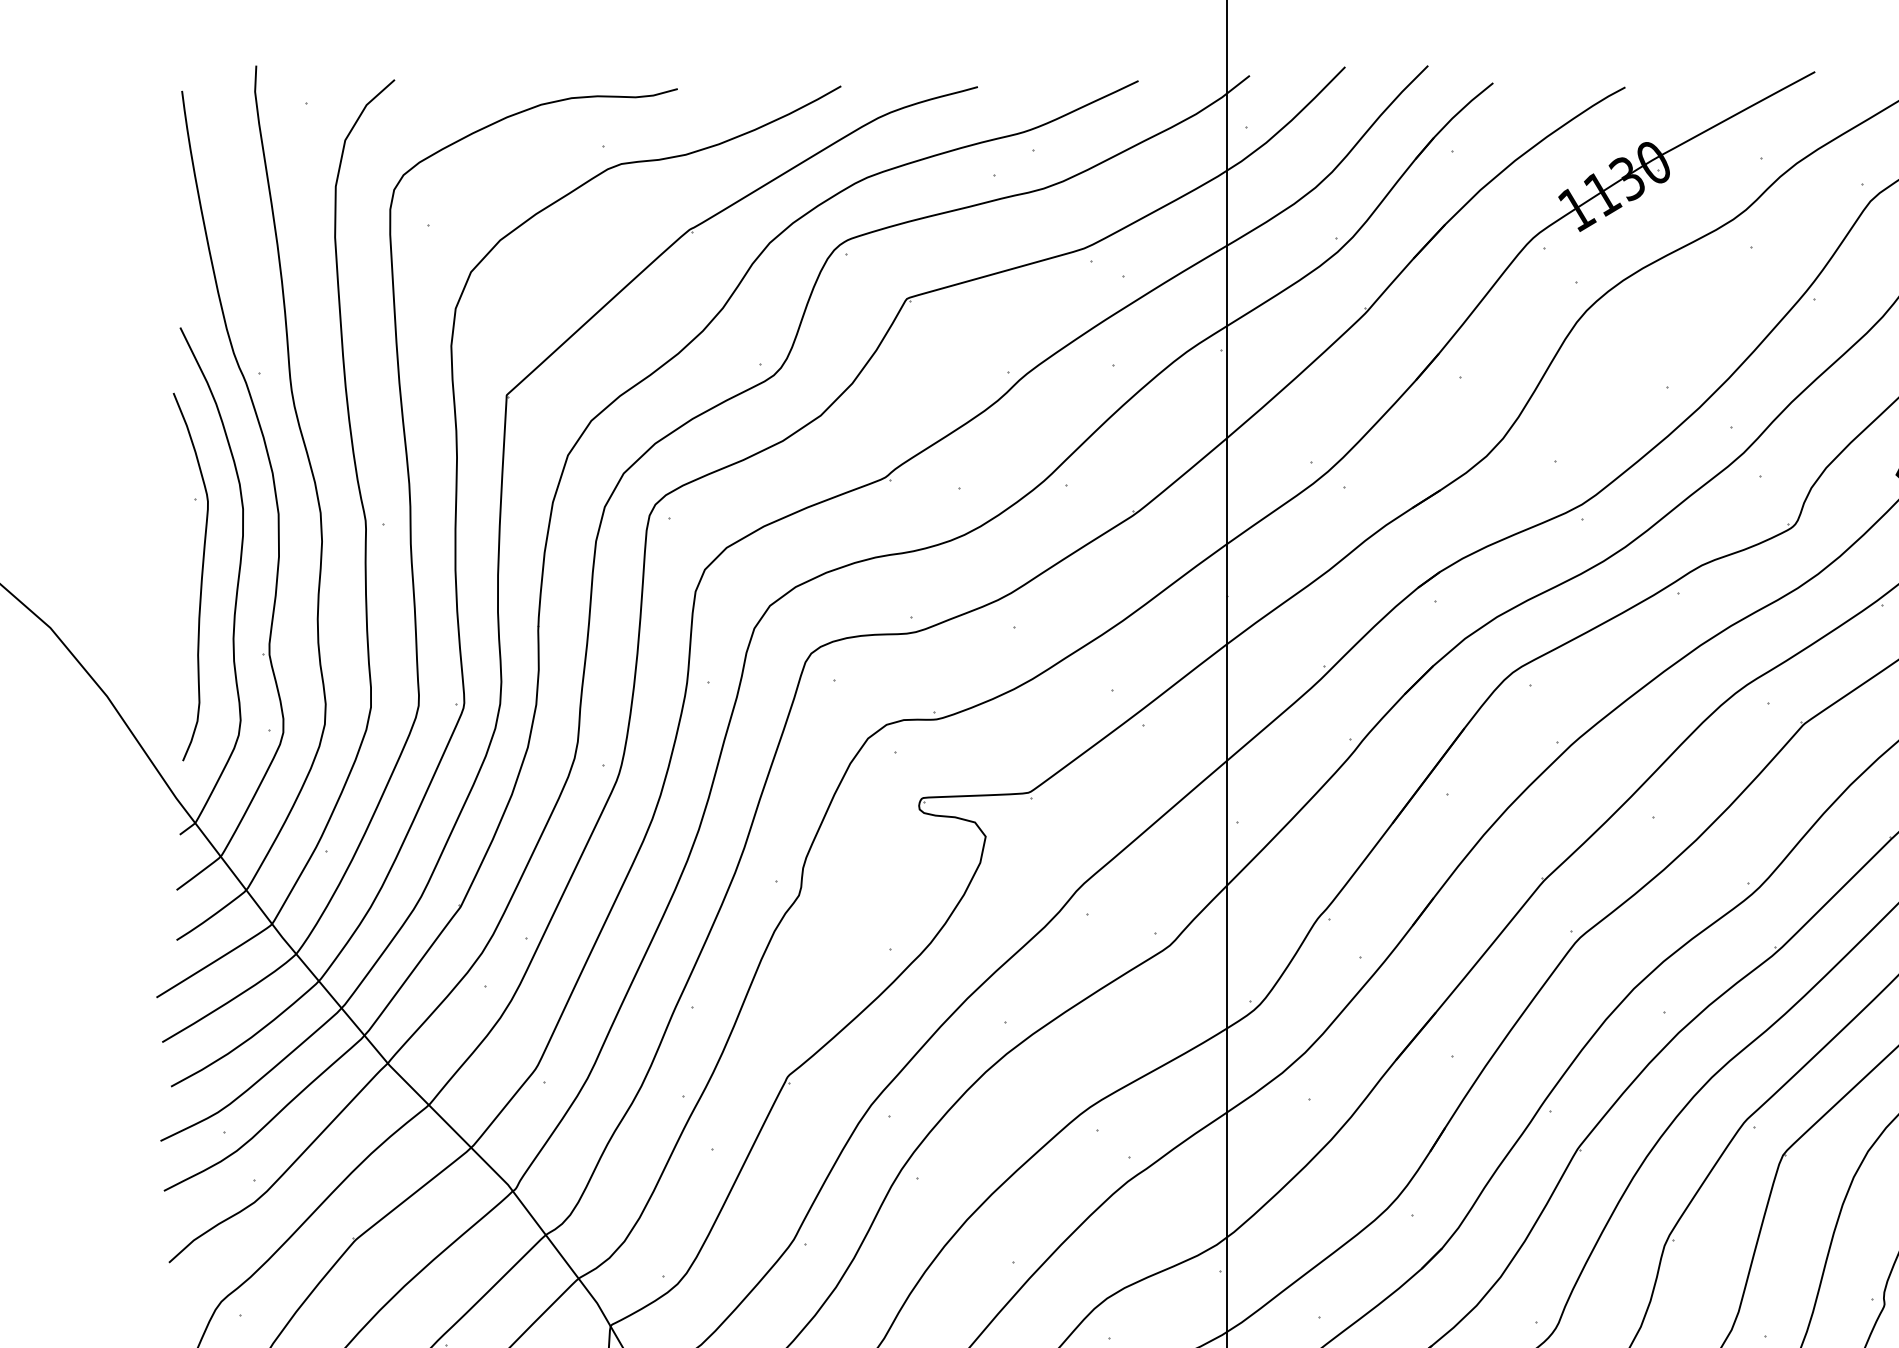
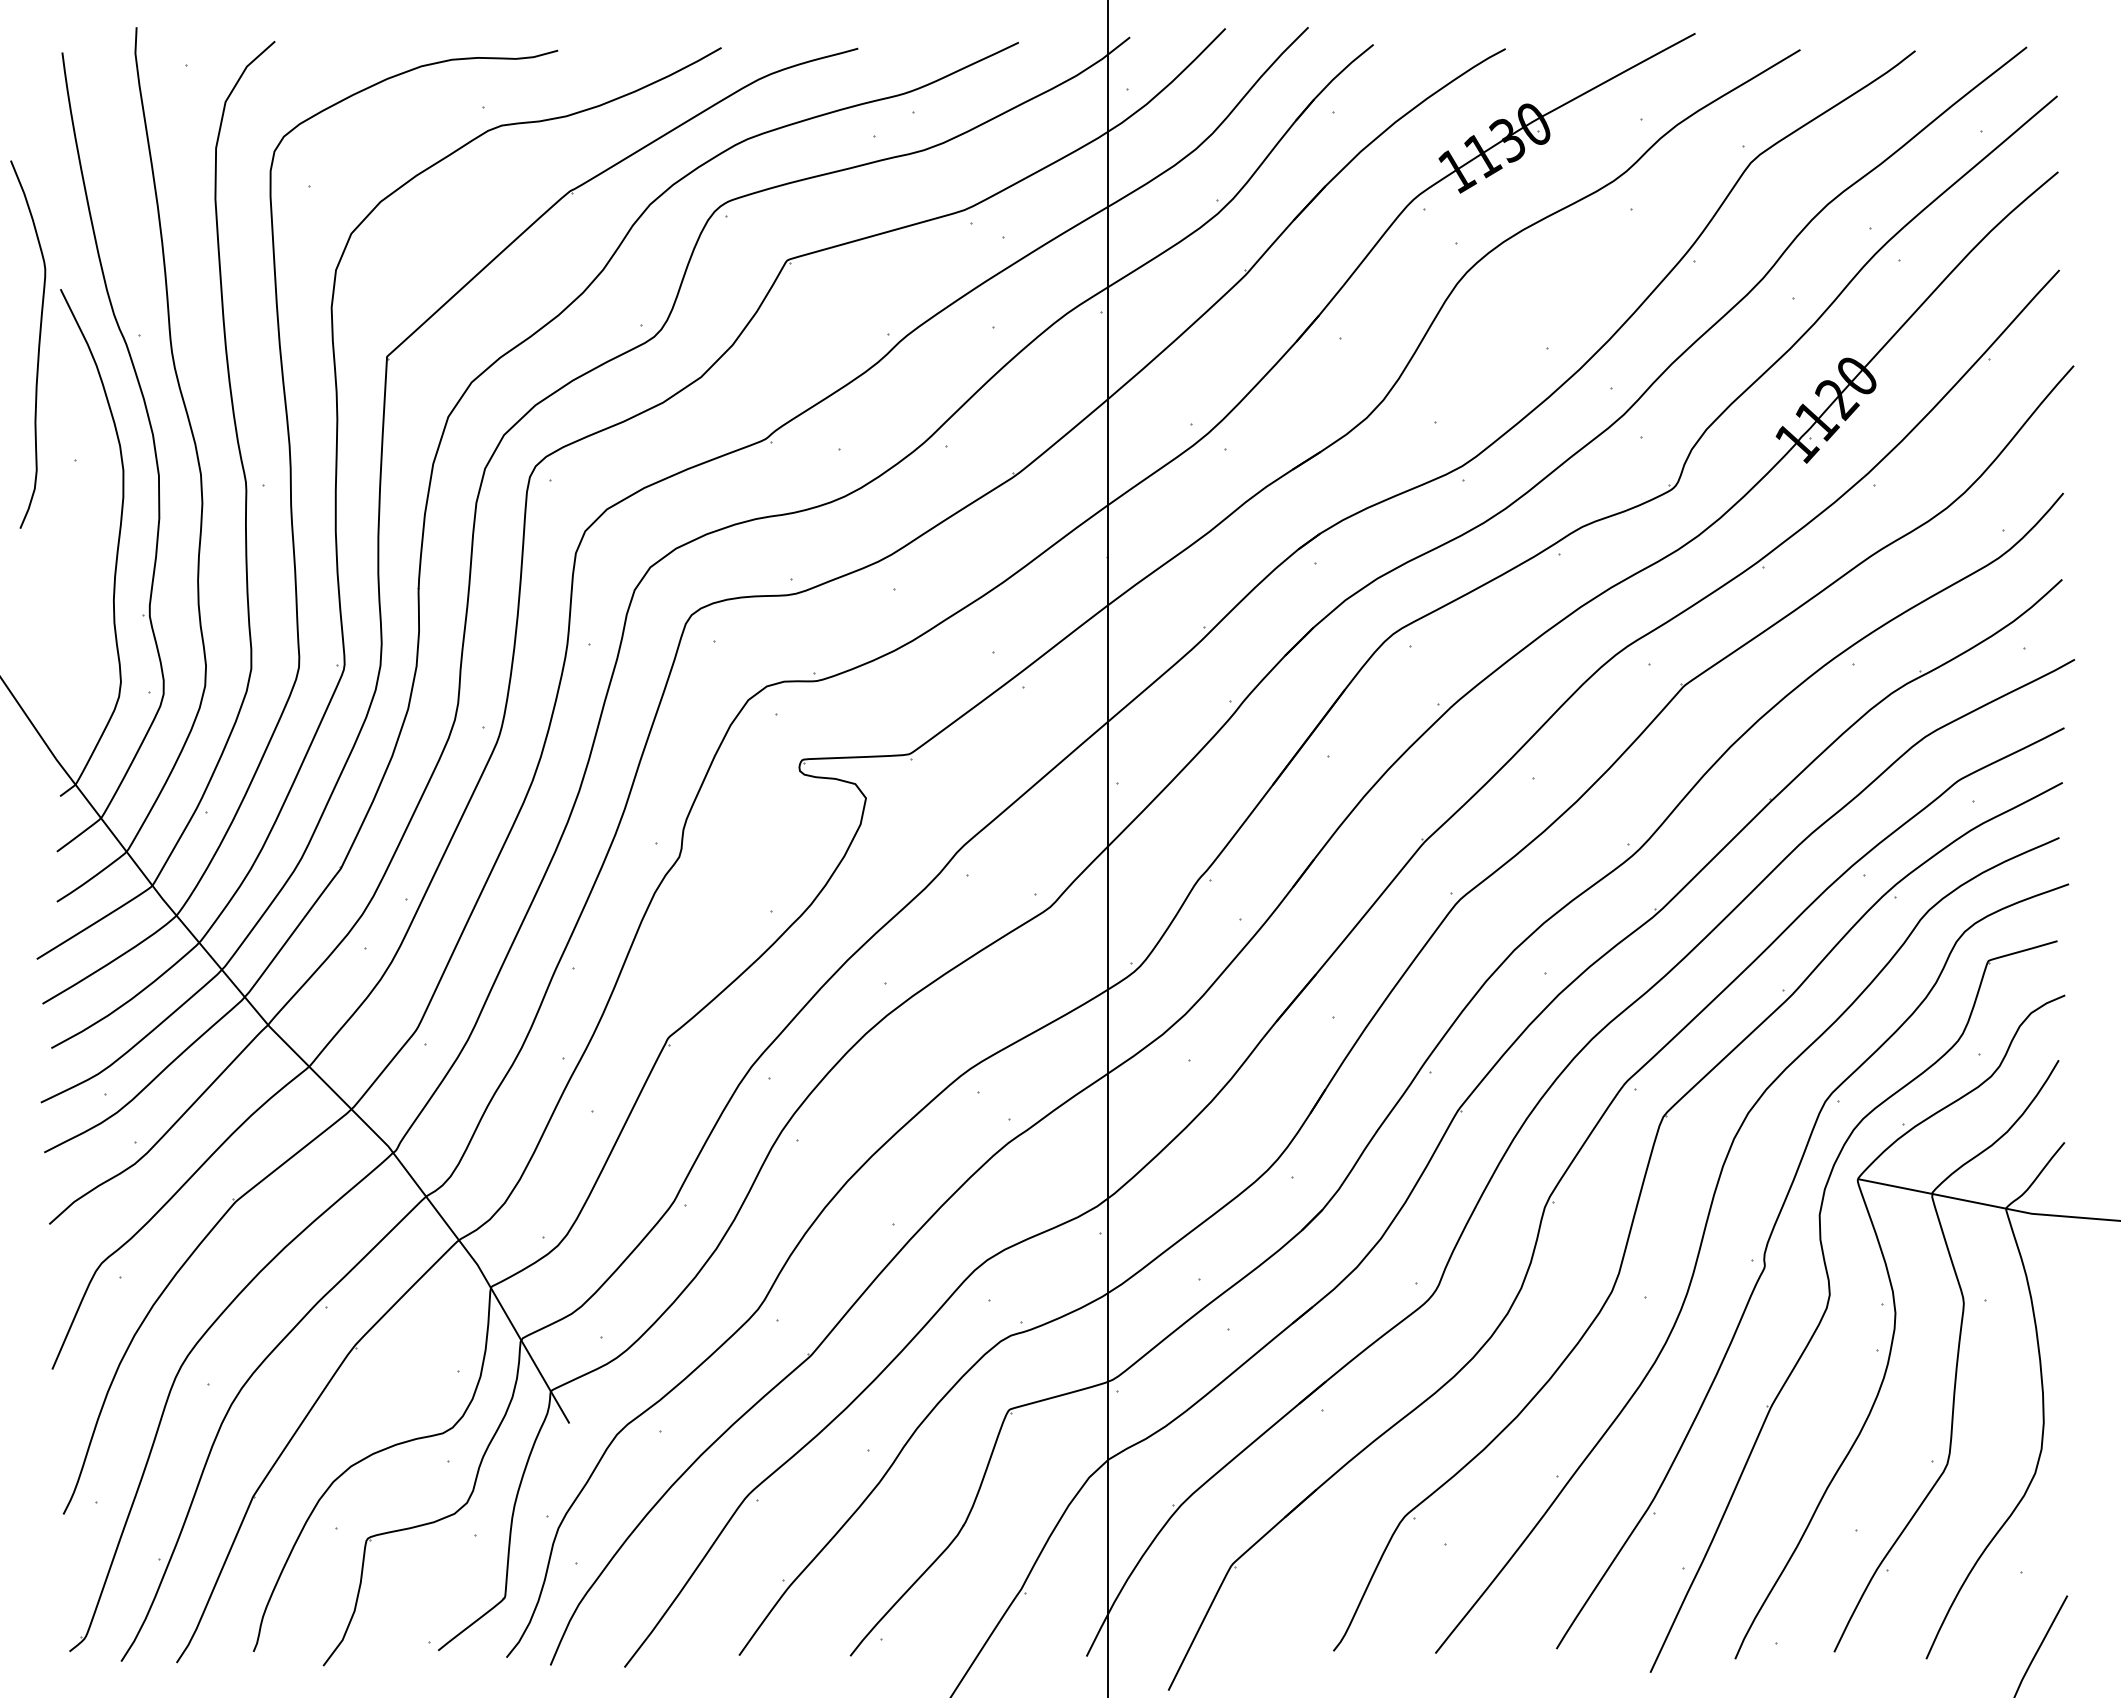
curve: (201, 576) -> (38, 344), moved

